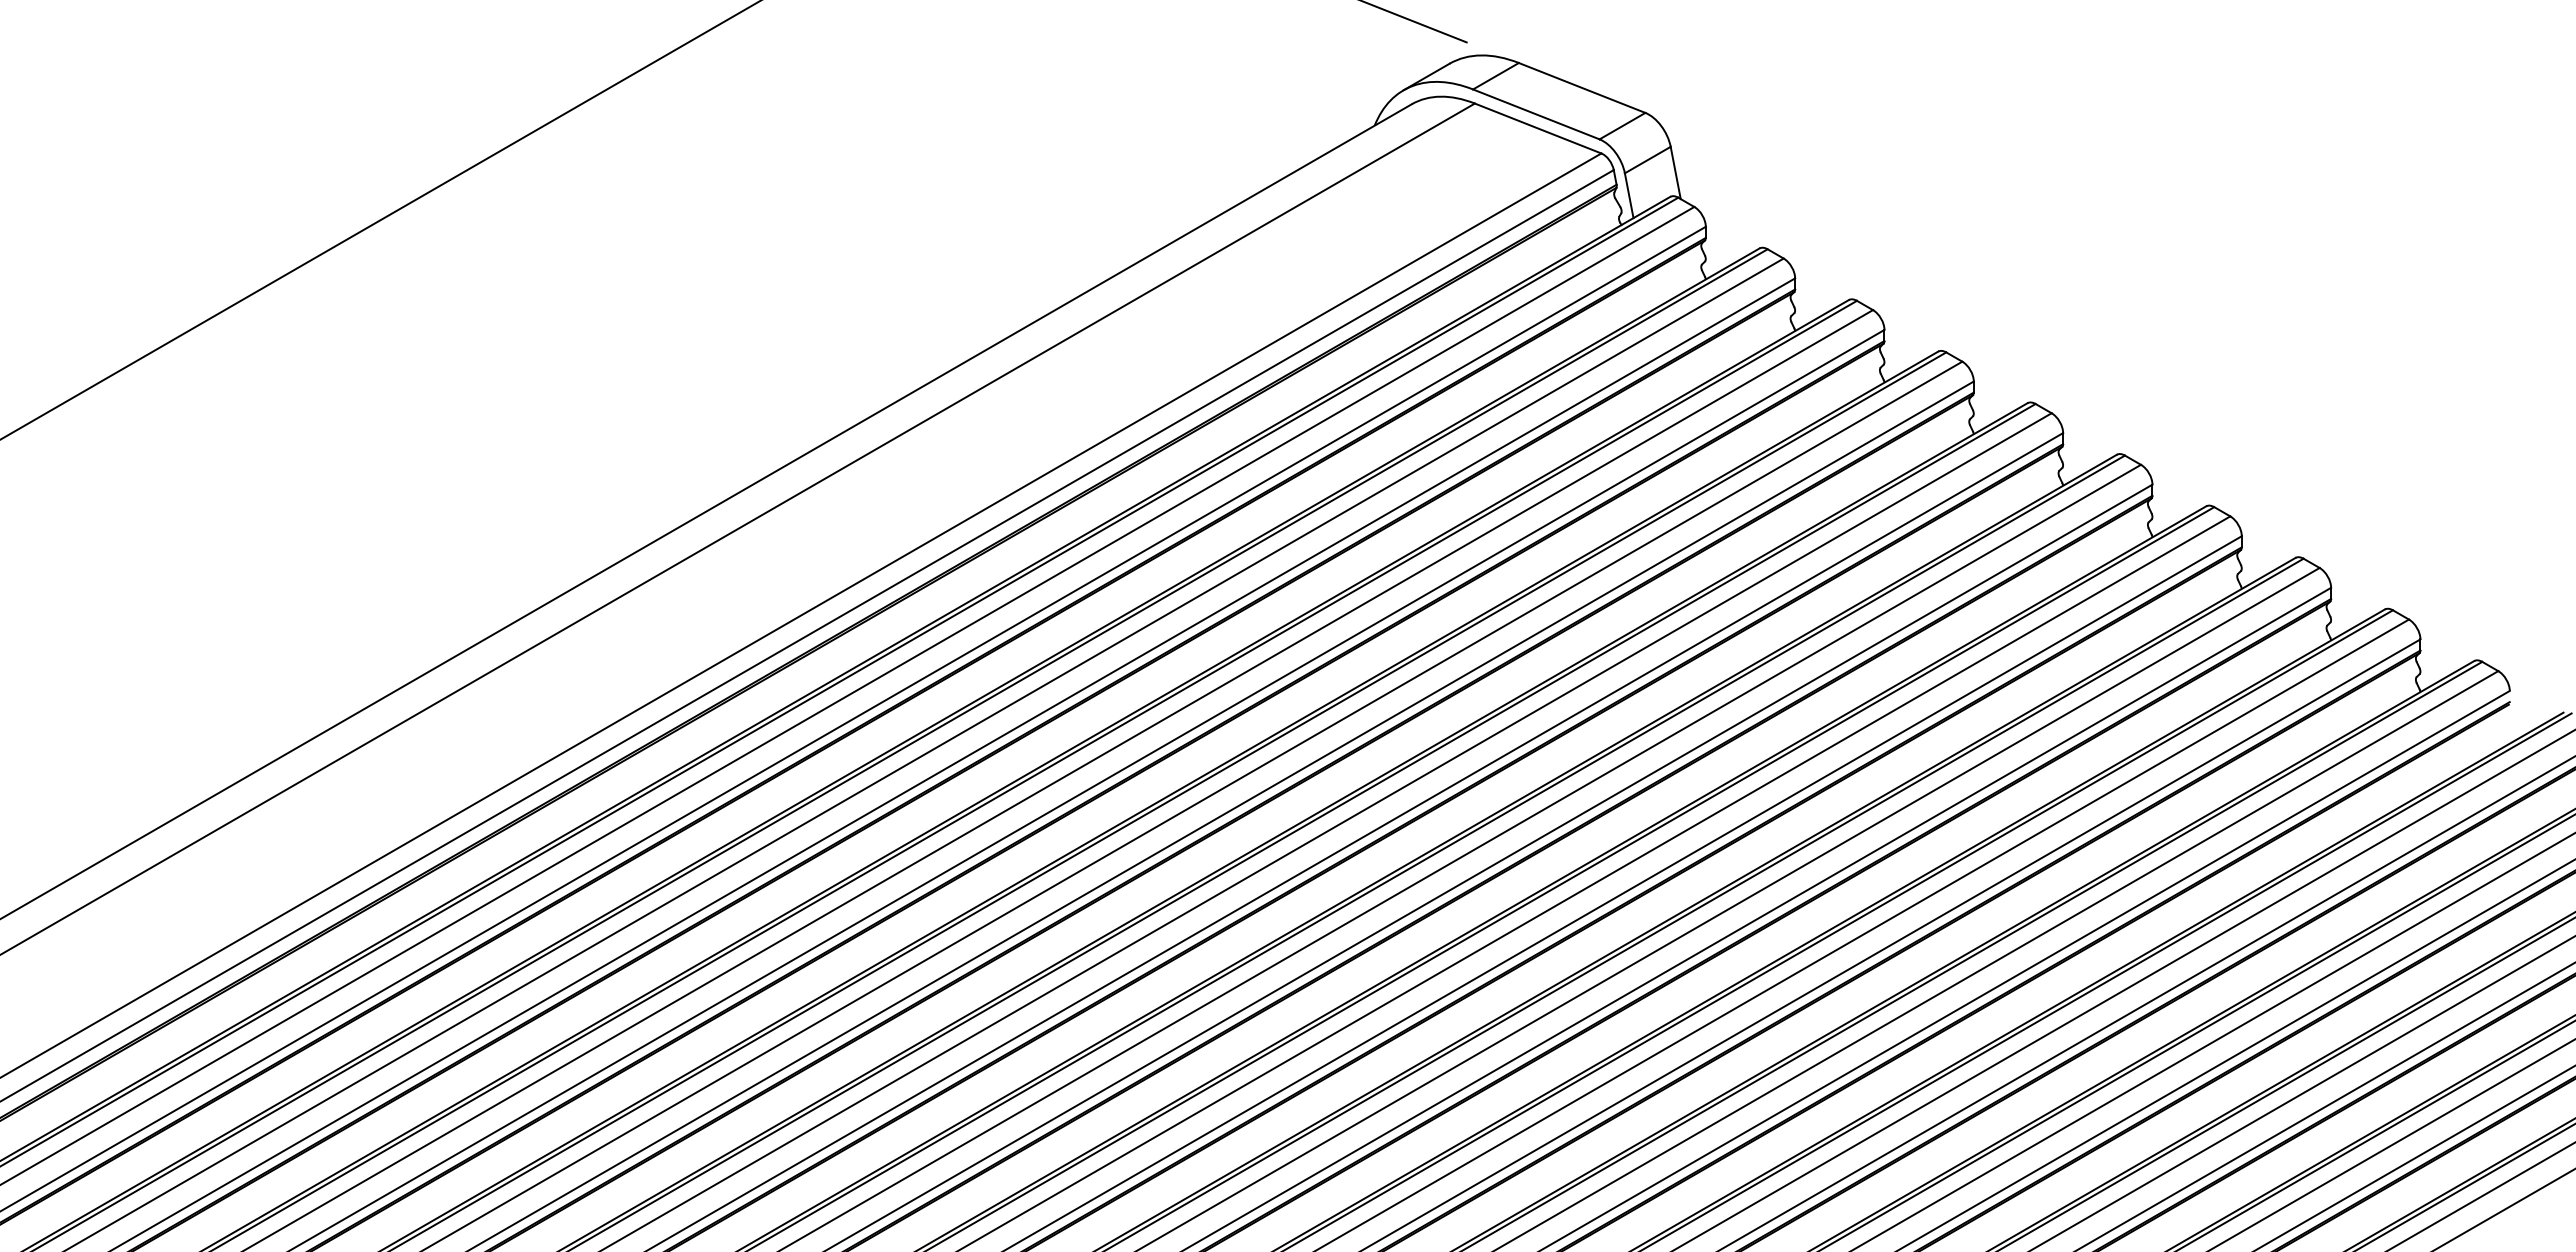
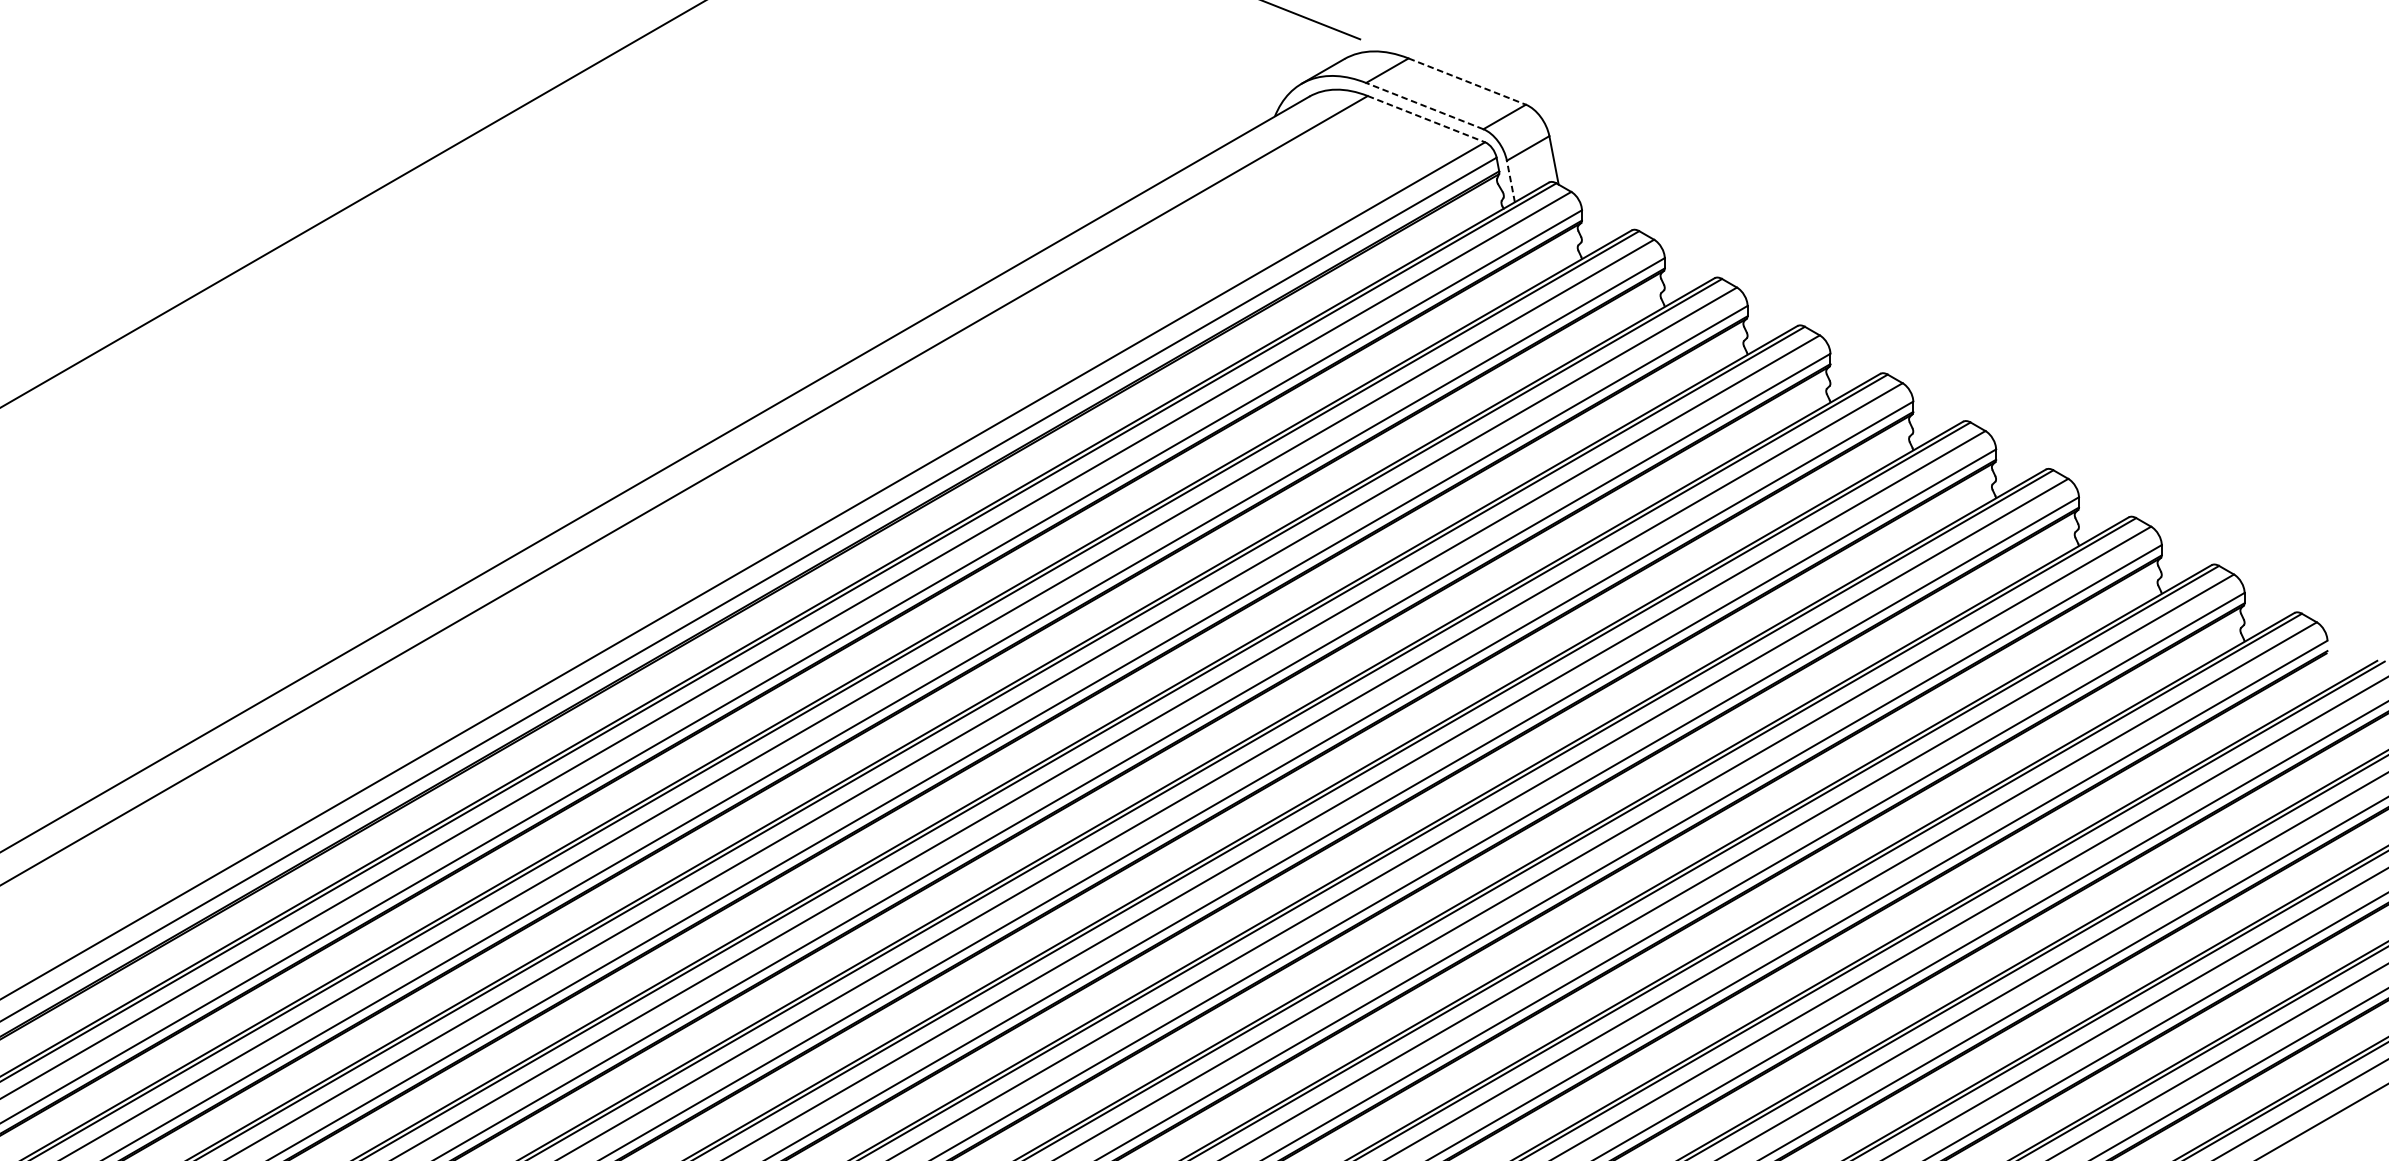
line: (1582, 88) -> (1467, 82), solid -> dashed
line: (1535, 114) -> (1424, 106), solid -> dashed
line: (1538, 128) -> (1426, 119), solid -> dashed
line: (1629, 195) -> (1511, 181), solid -> dashed

